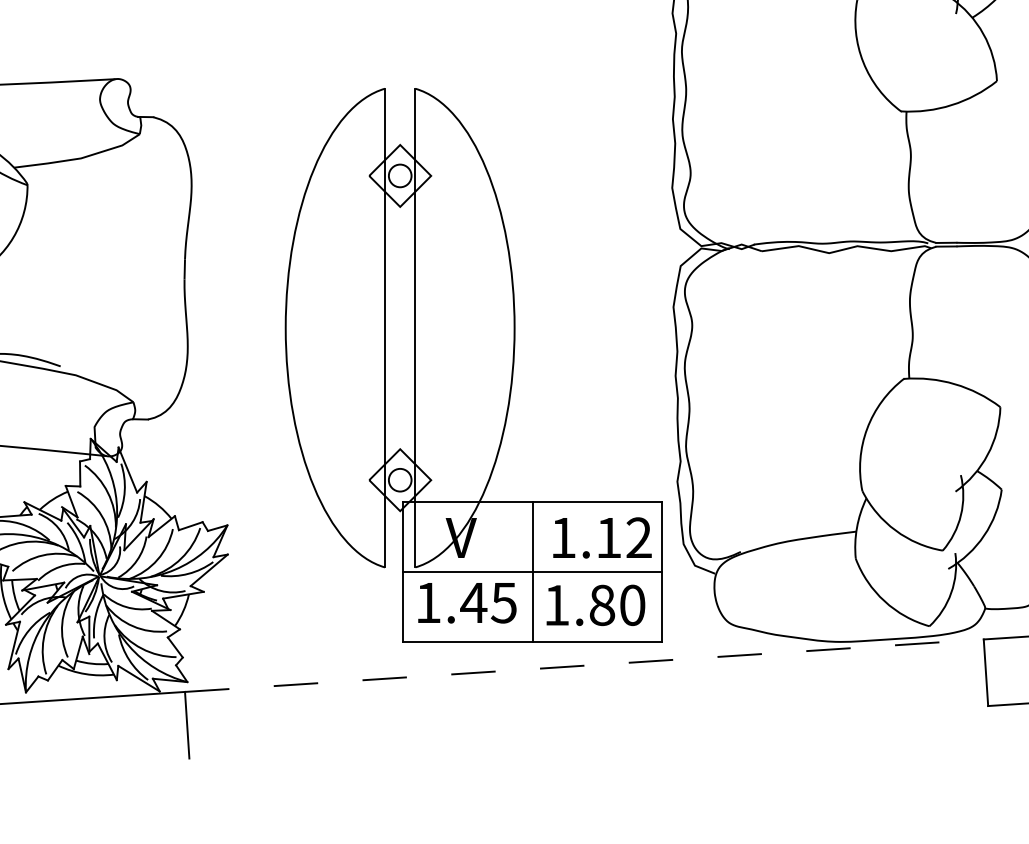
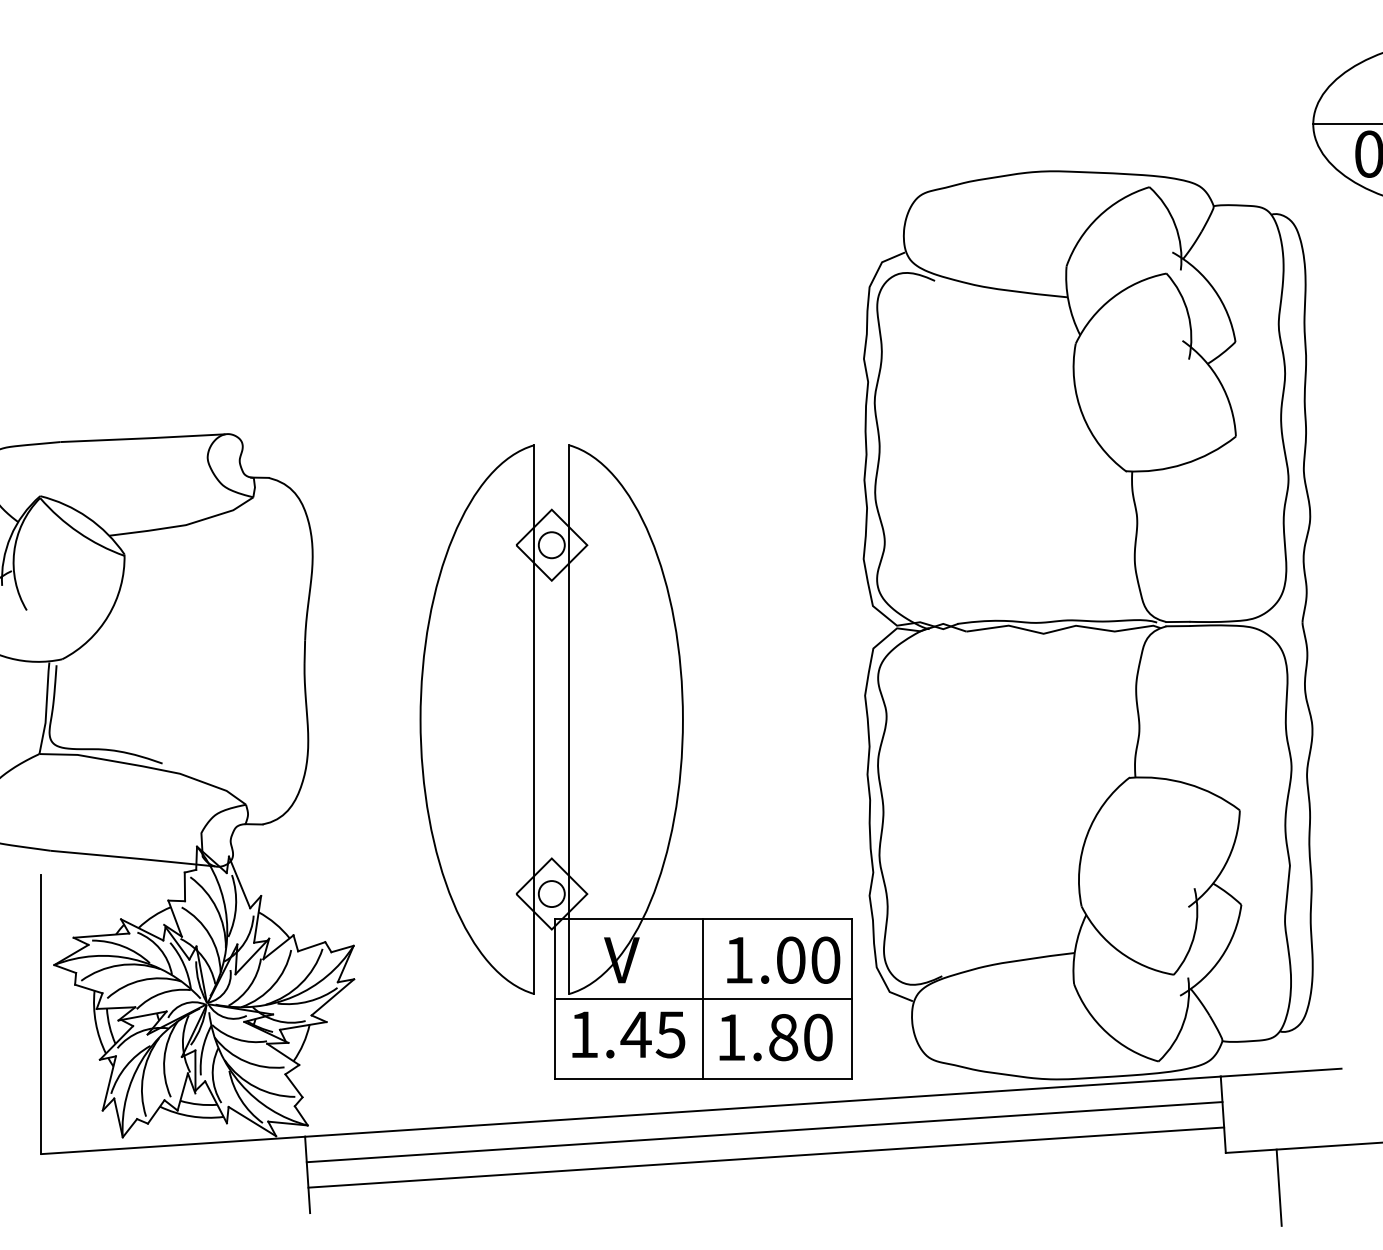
text: (624, 537) -> (808, 959), 1.12 -> 1.00
line: (584, 665) -> (762, 1106), dashed -> solid
line: (585, 688) -> (764, 1132), added
line: (587, 710) -> (766, 1157), added

